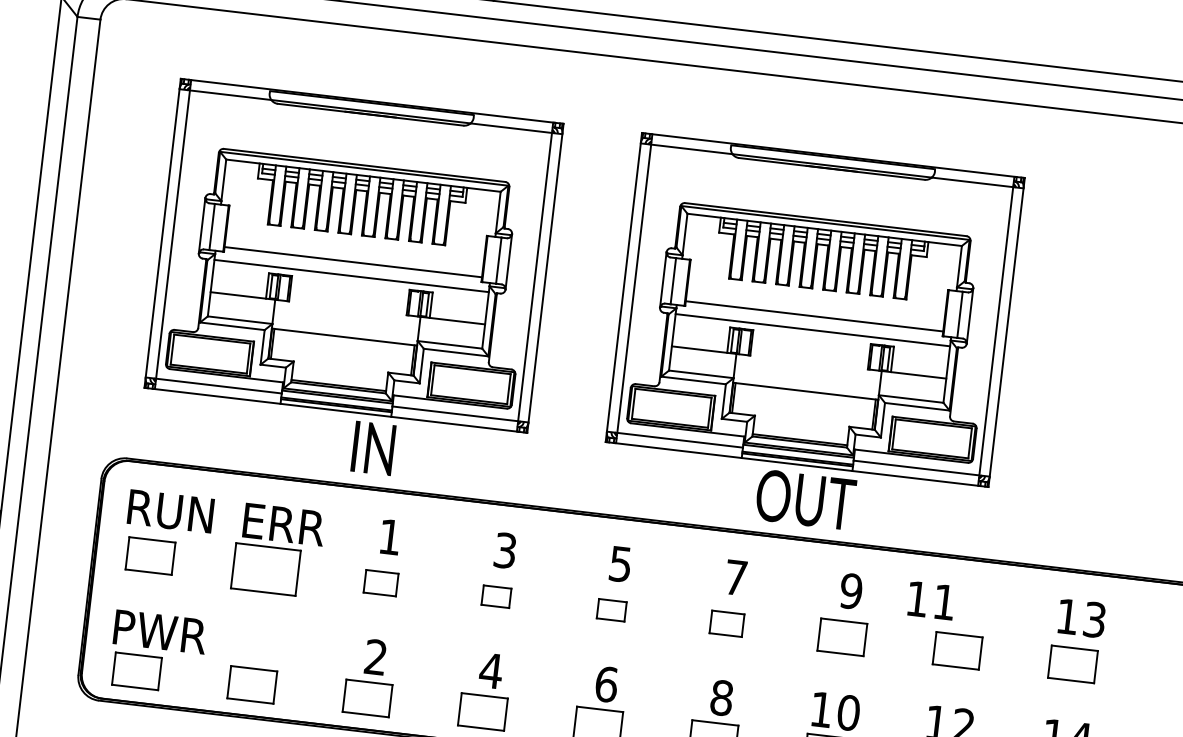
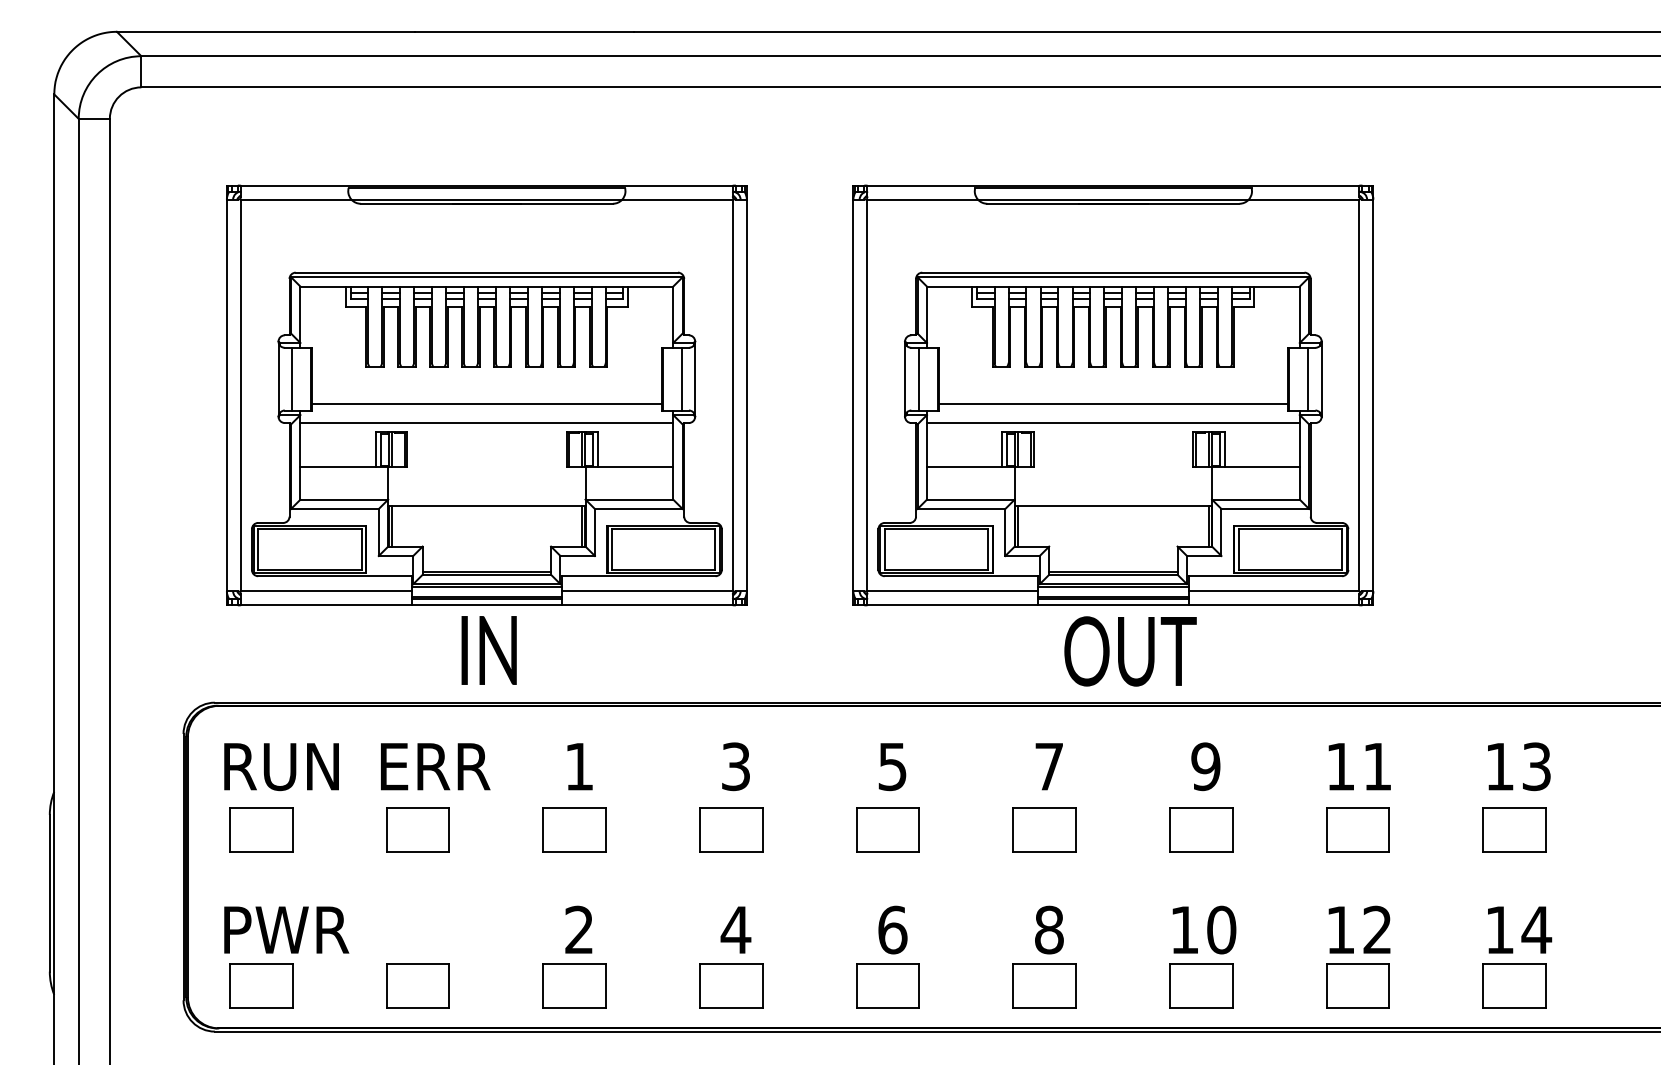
text: (372, 448) -> (488, 650), moved
part: (265, 569) -> (417, 829), size x0.71
part: (381, 582) -> (574, 829), size x1.43
part: (496, 596) -> (731, 829), size x1.67
text: (931, 600) -> (1359, 766), moved
part: (611, 609) -> (887, 829), size x1.67
part: (727, 623) -> (1044, 829), size x1.43

